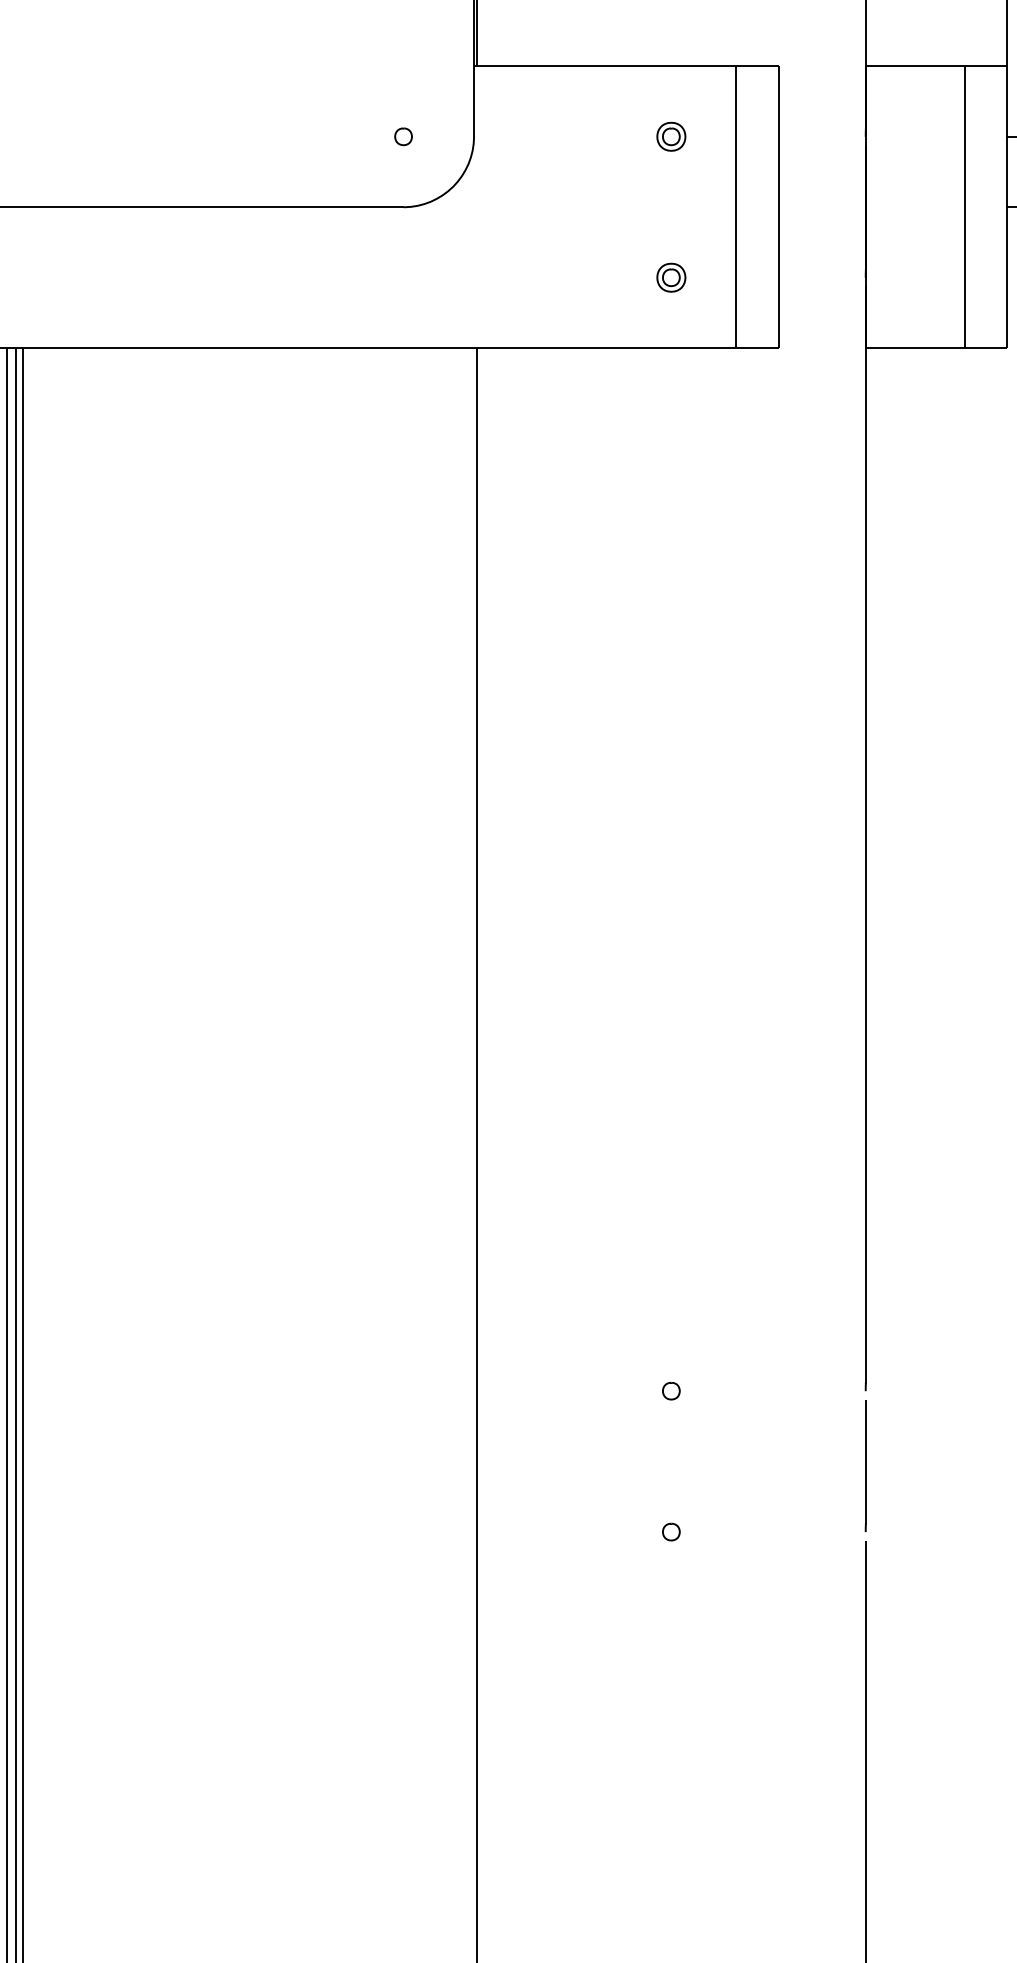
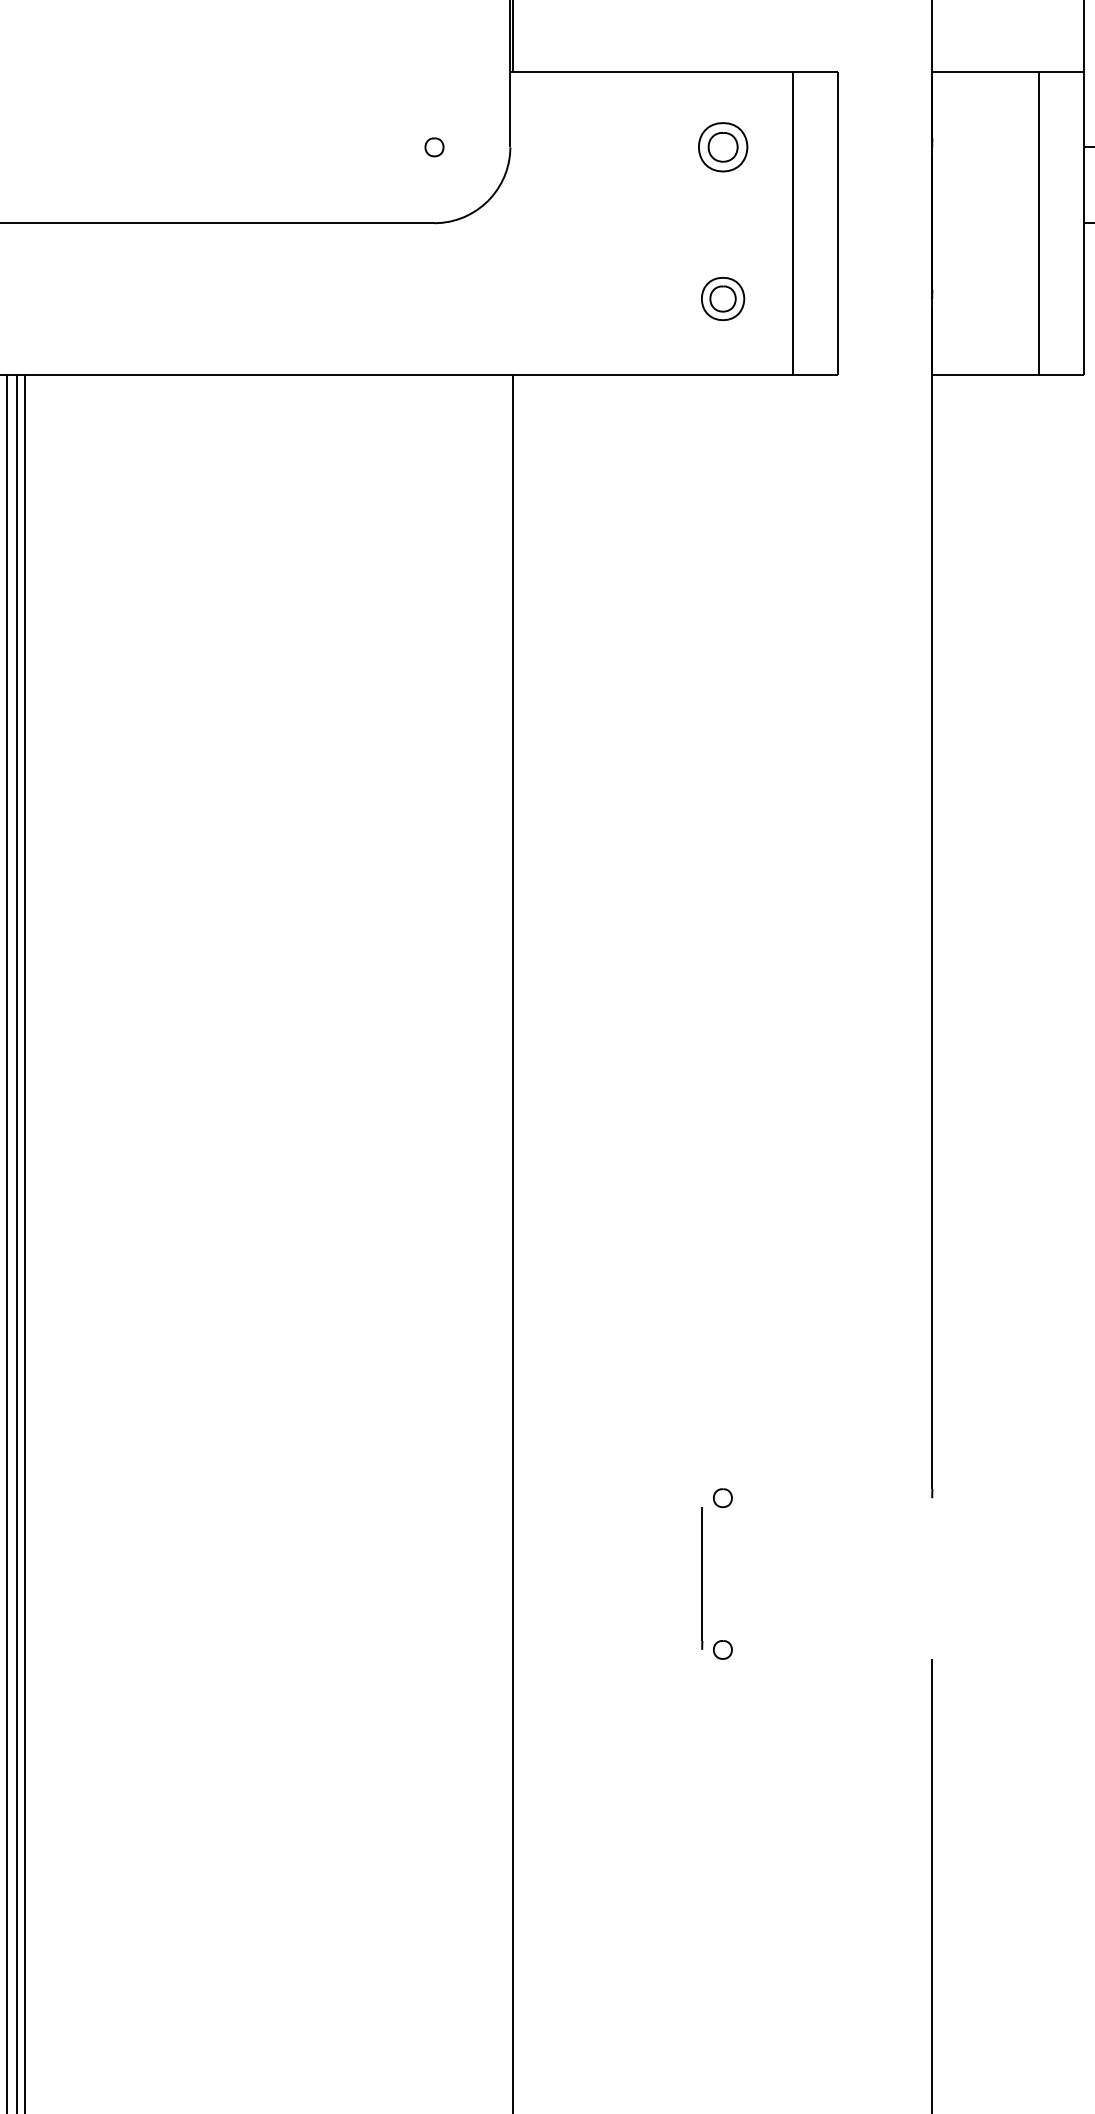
part: (671, 136) -> (722, 147), size x1.6
part: (671, 278) -> (722, 299), size x1.4
line: (866, 1465) -> (702, 1578), moved

